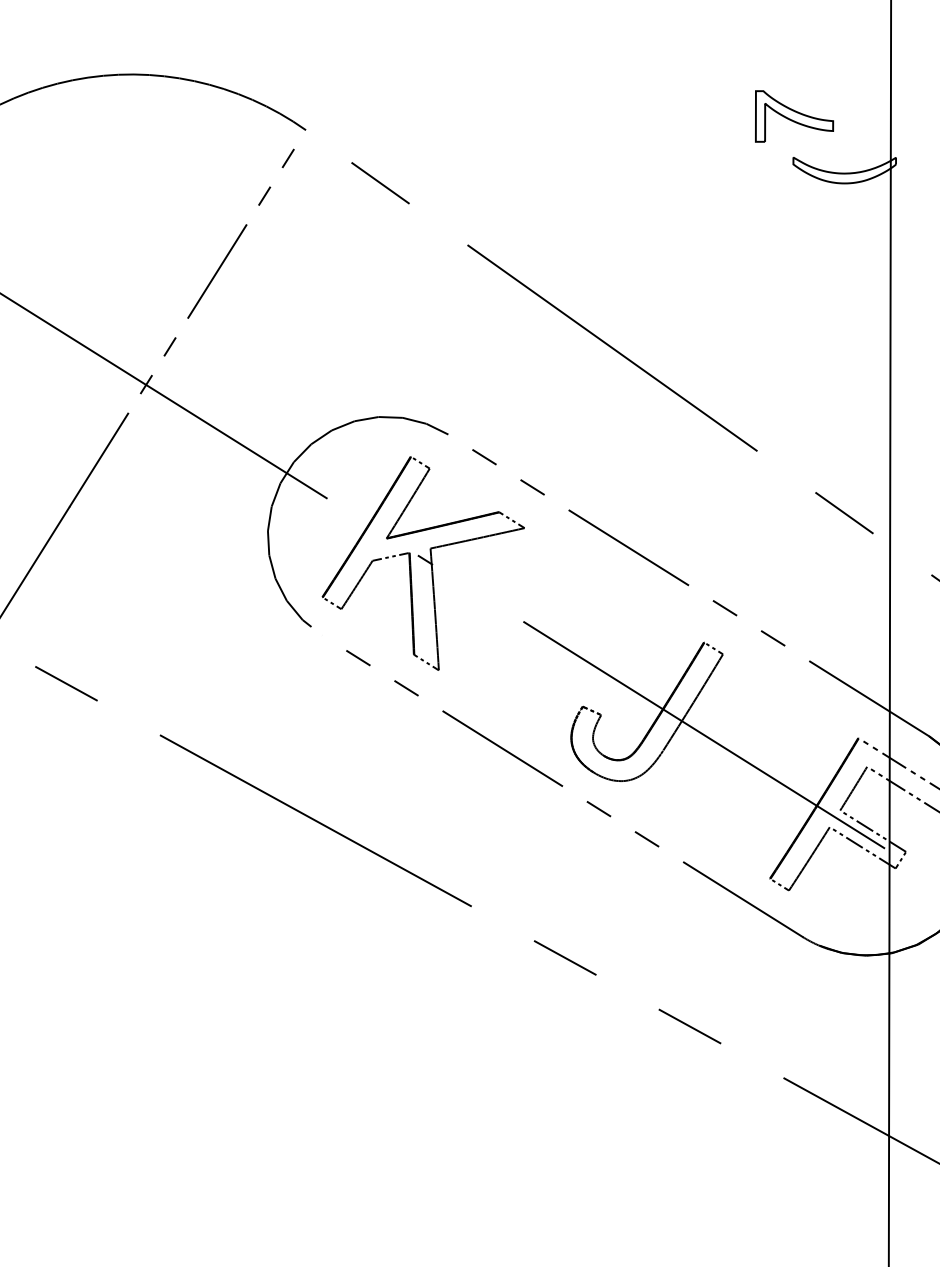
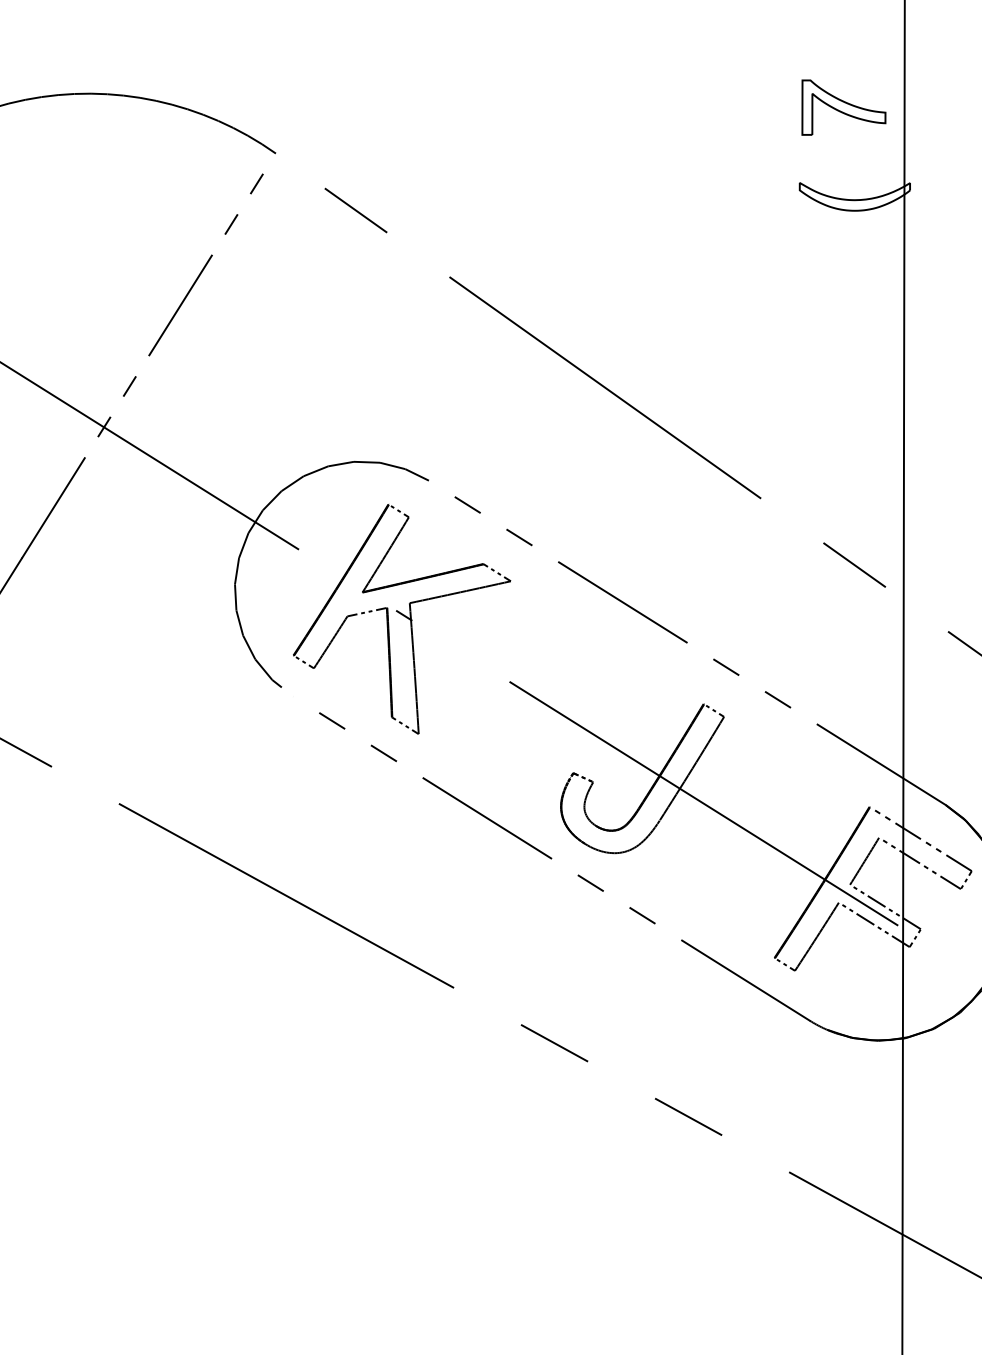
part: (794, 116) -> (843, 107), moved

